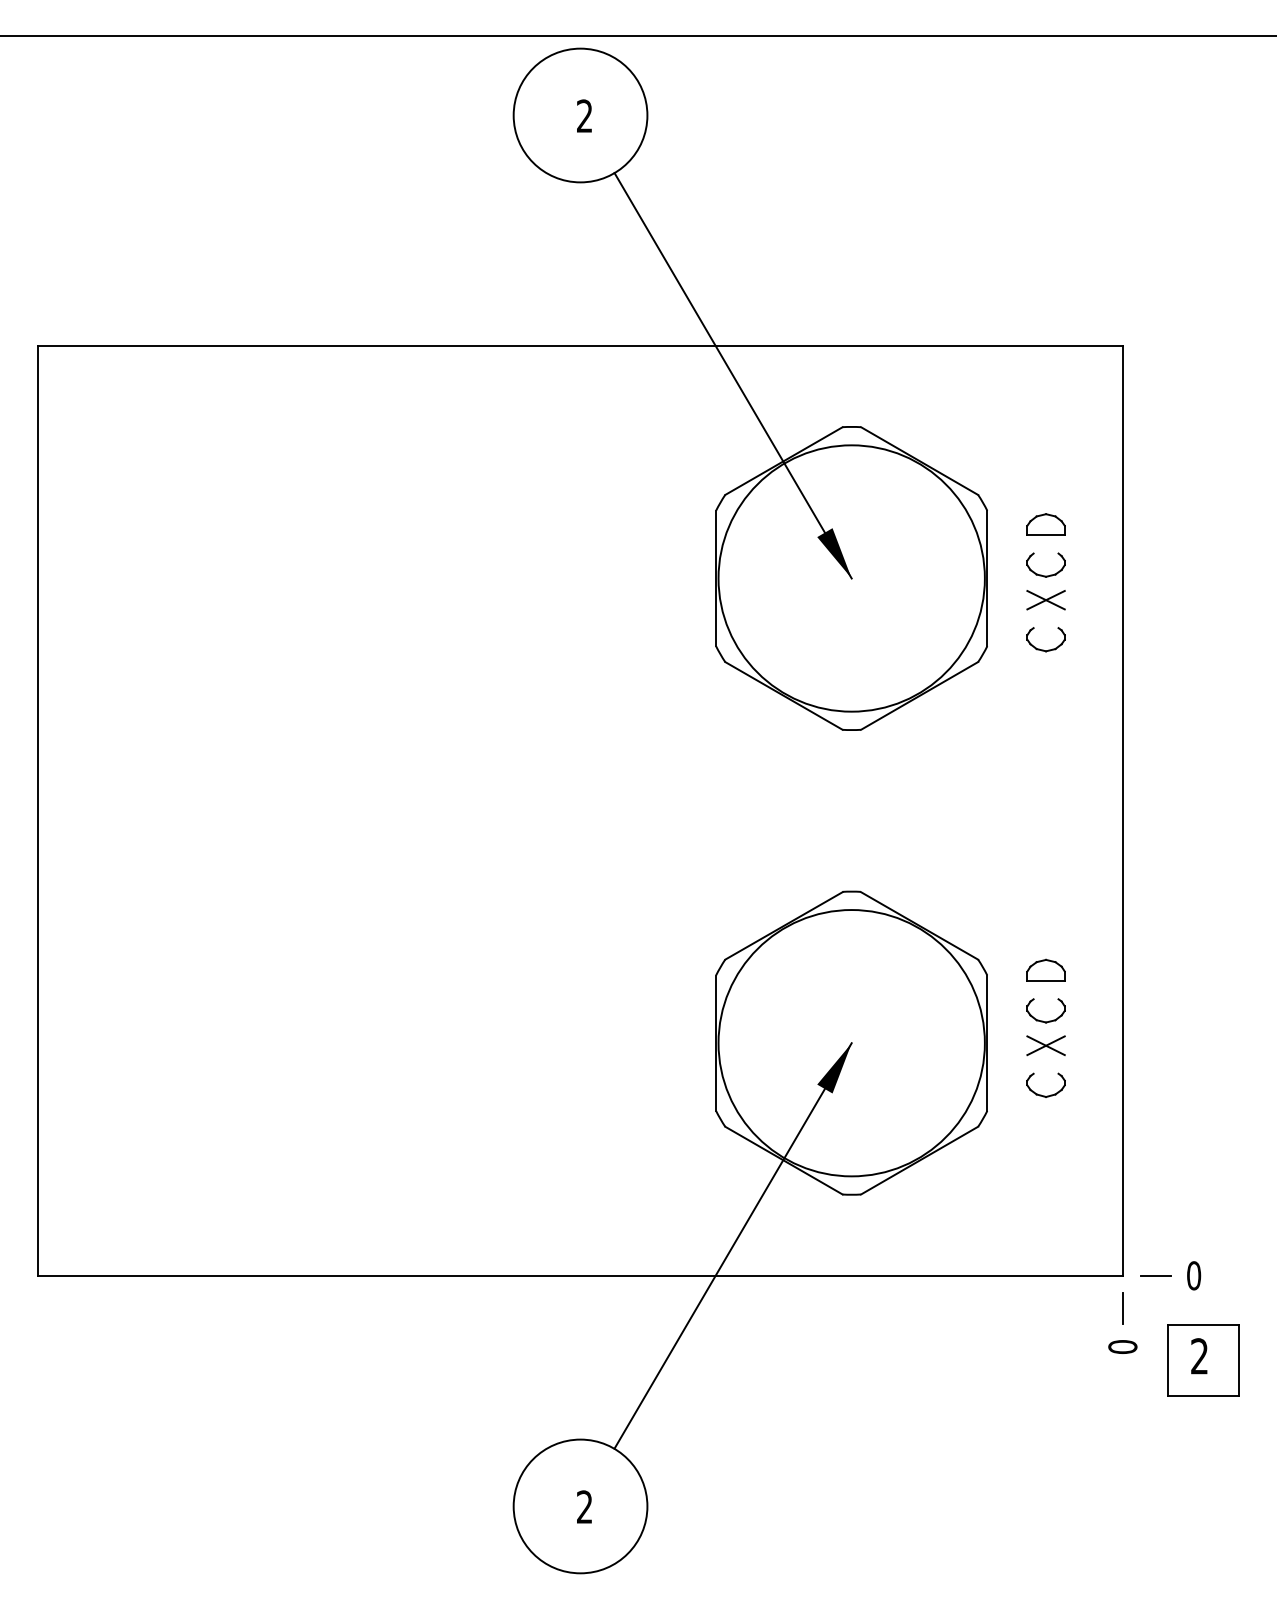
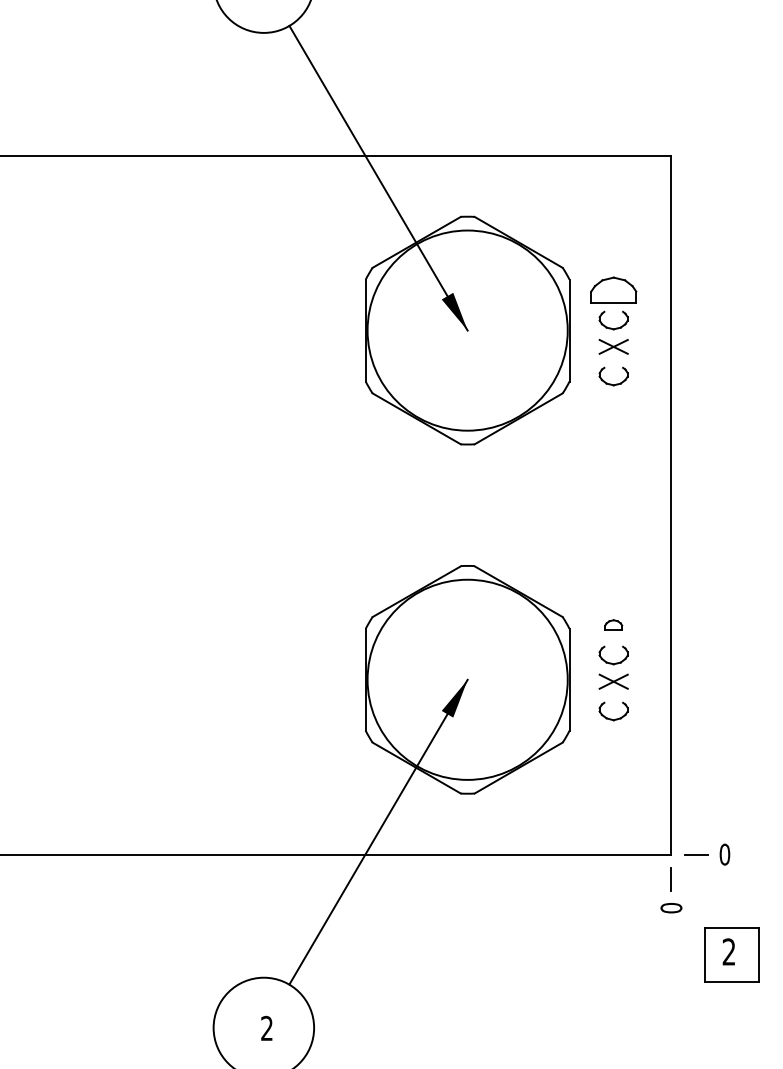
part: (1045, 524) -> (613, 290), size x1.6
part: (1045, 969) -> (613, 624), size x0.6
part: (1203, 1360) -> (732, 955), moved

